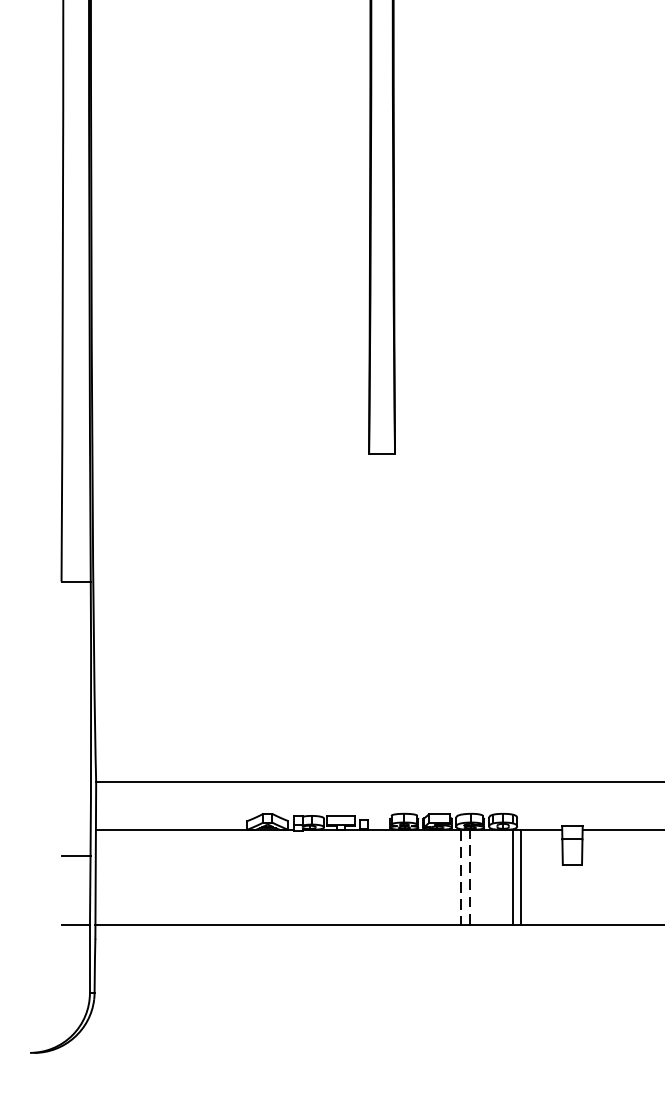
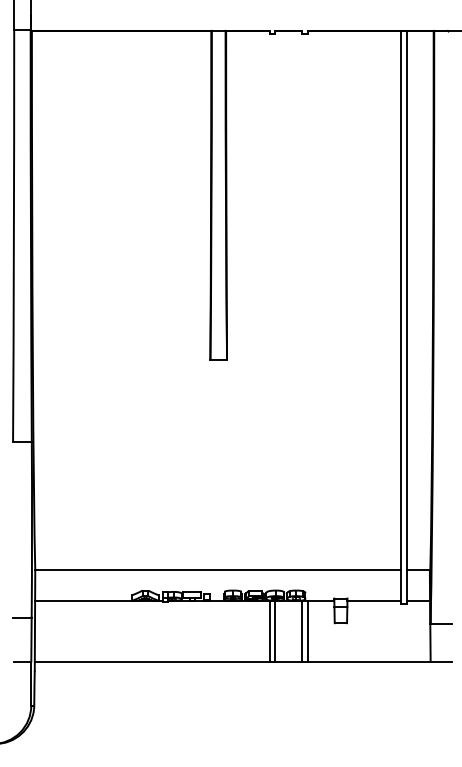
line: (470, 876) -> (275, 630), dashed -> solid
line: (461, 877) -> (269, 631), dashed -> solid

